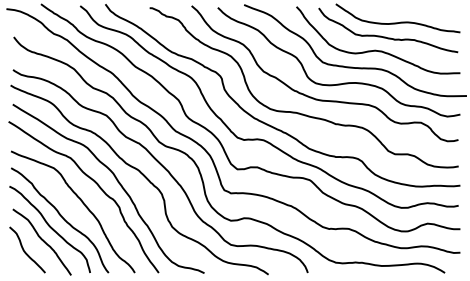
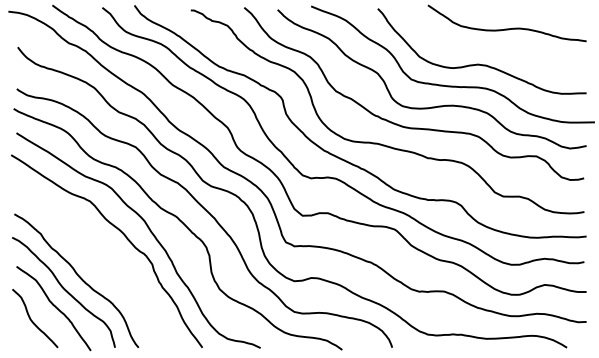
curve: (388, 37) -> (494, 47), removed
curve: (82, 203) -> (105, 259), removed

